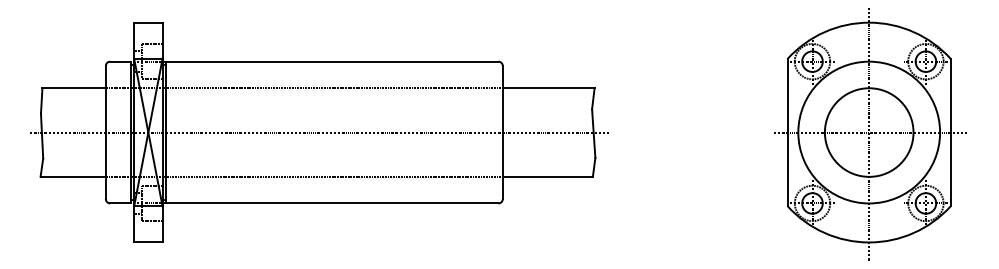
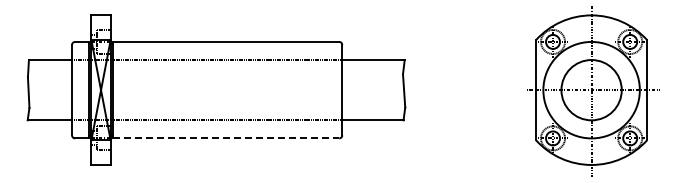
line: (319, 133) -> (217, 90), removed
line: (332, 203) -> (226, 138), solid -> dashed

